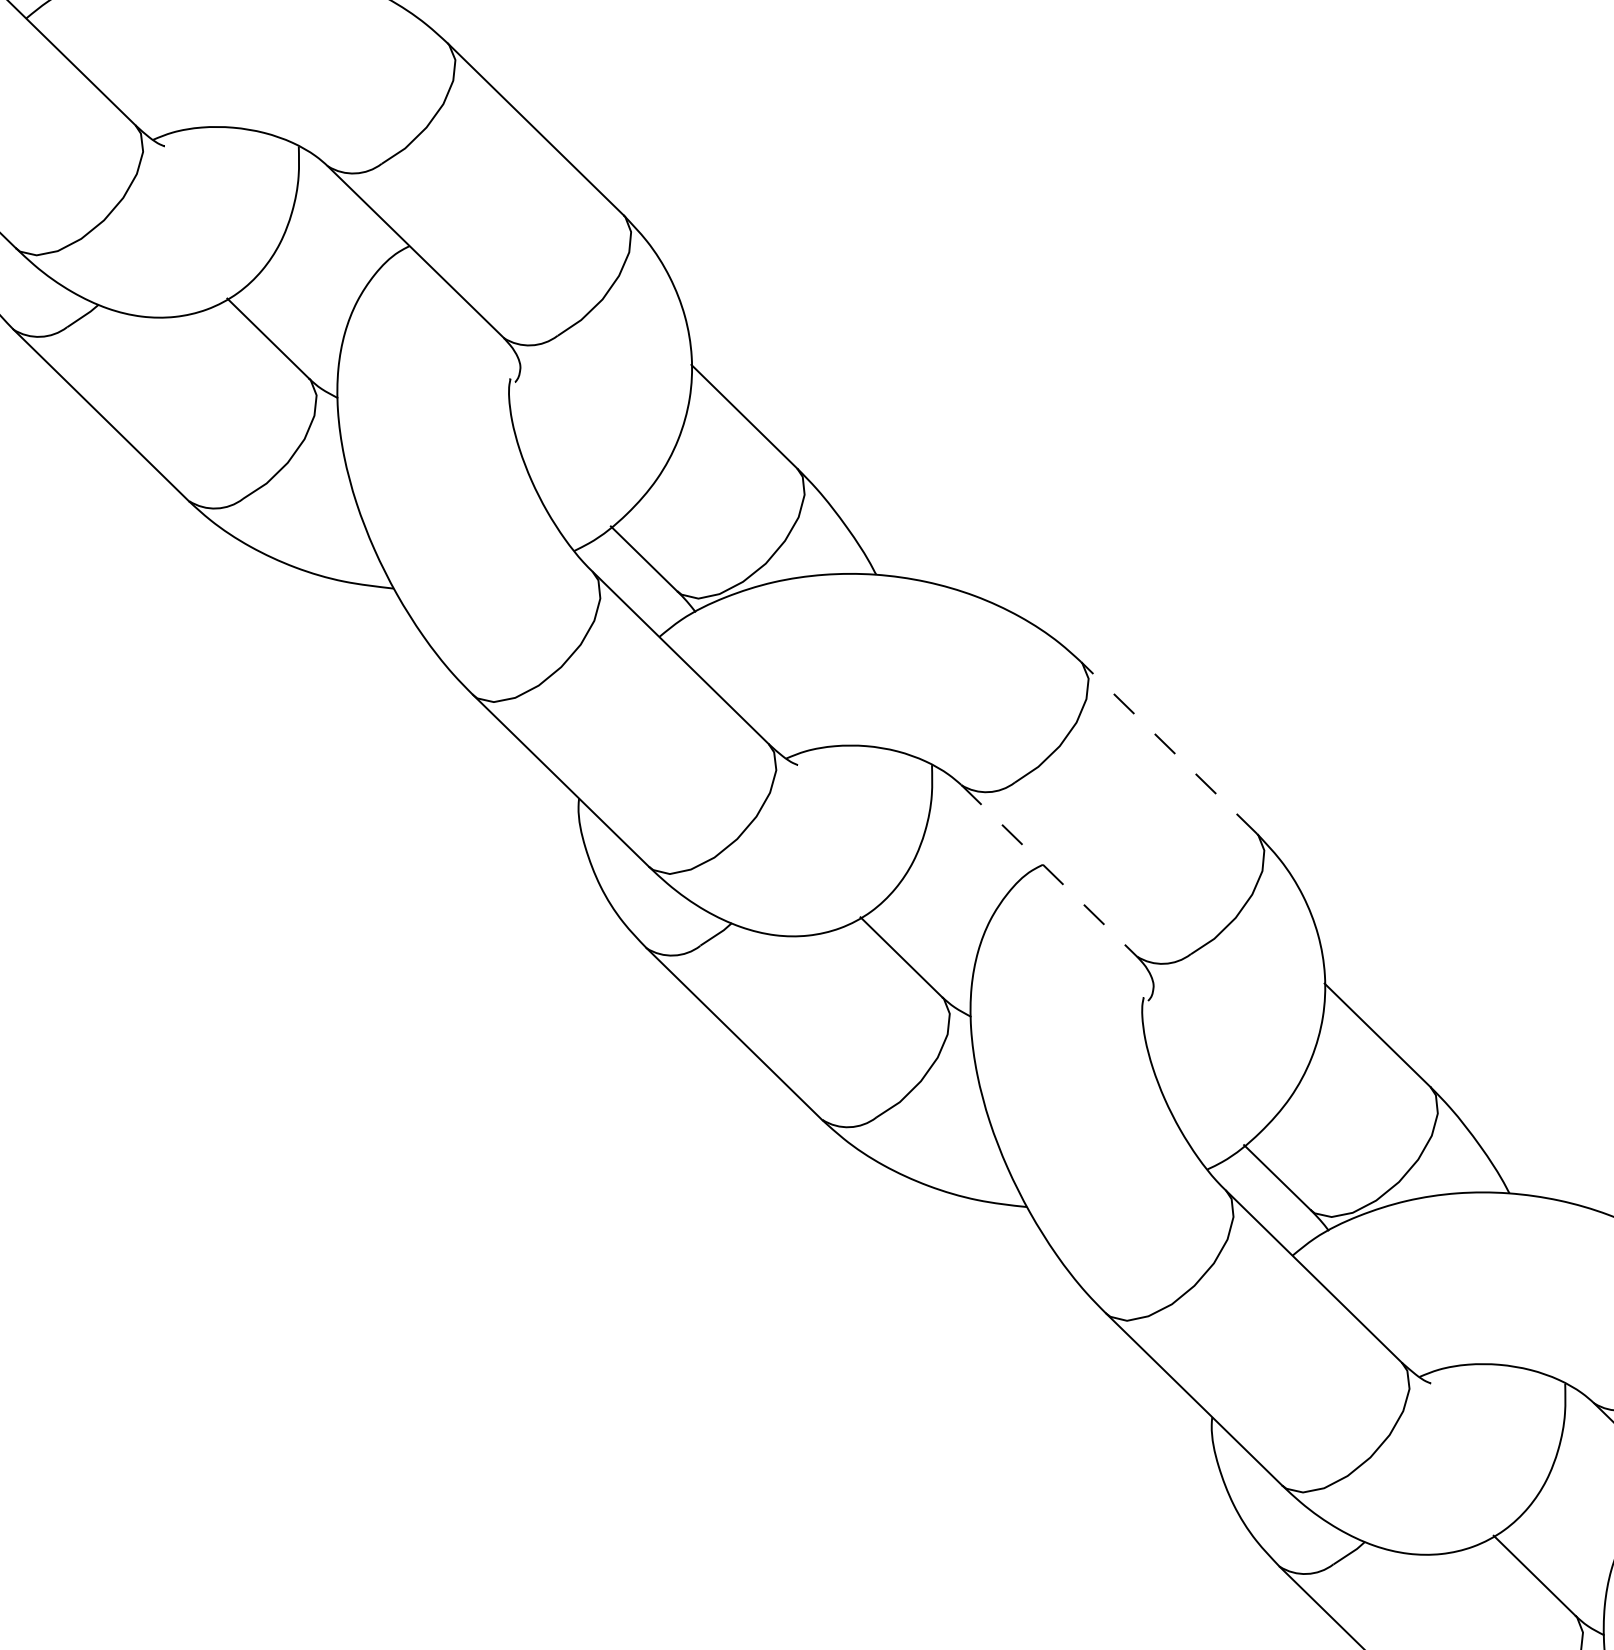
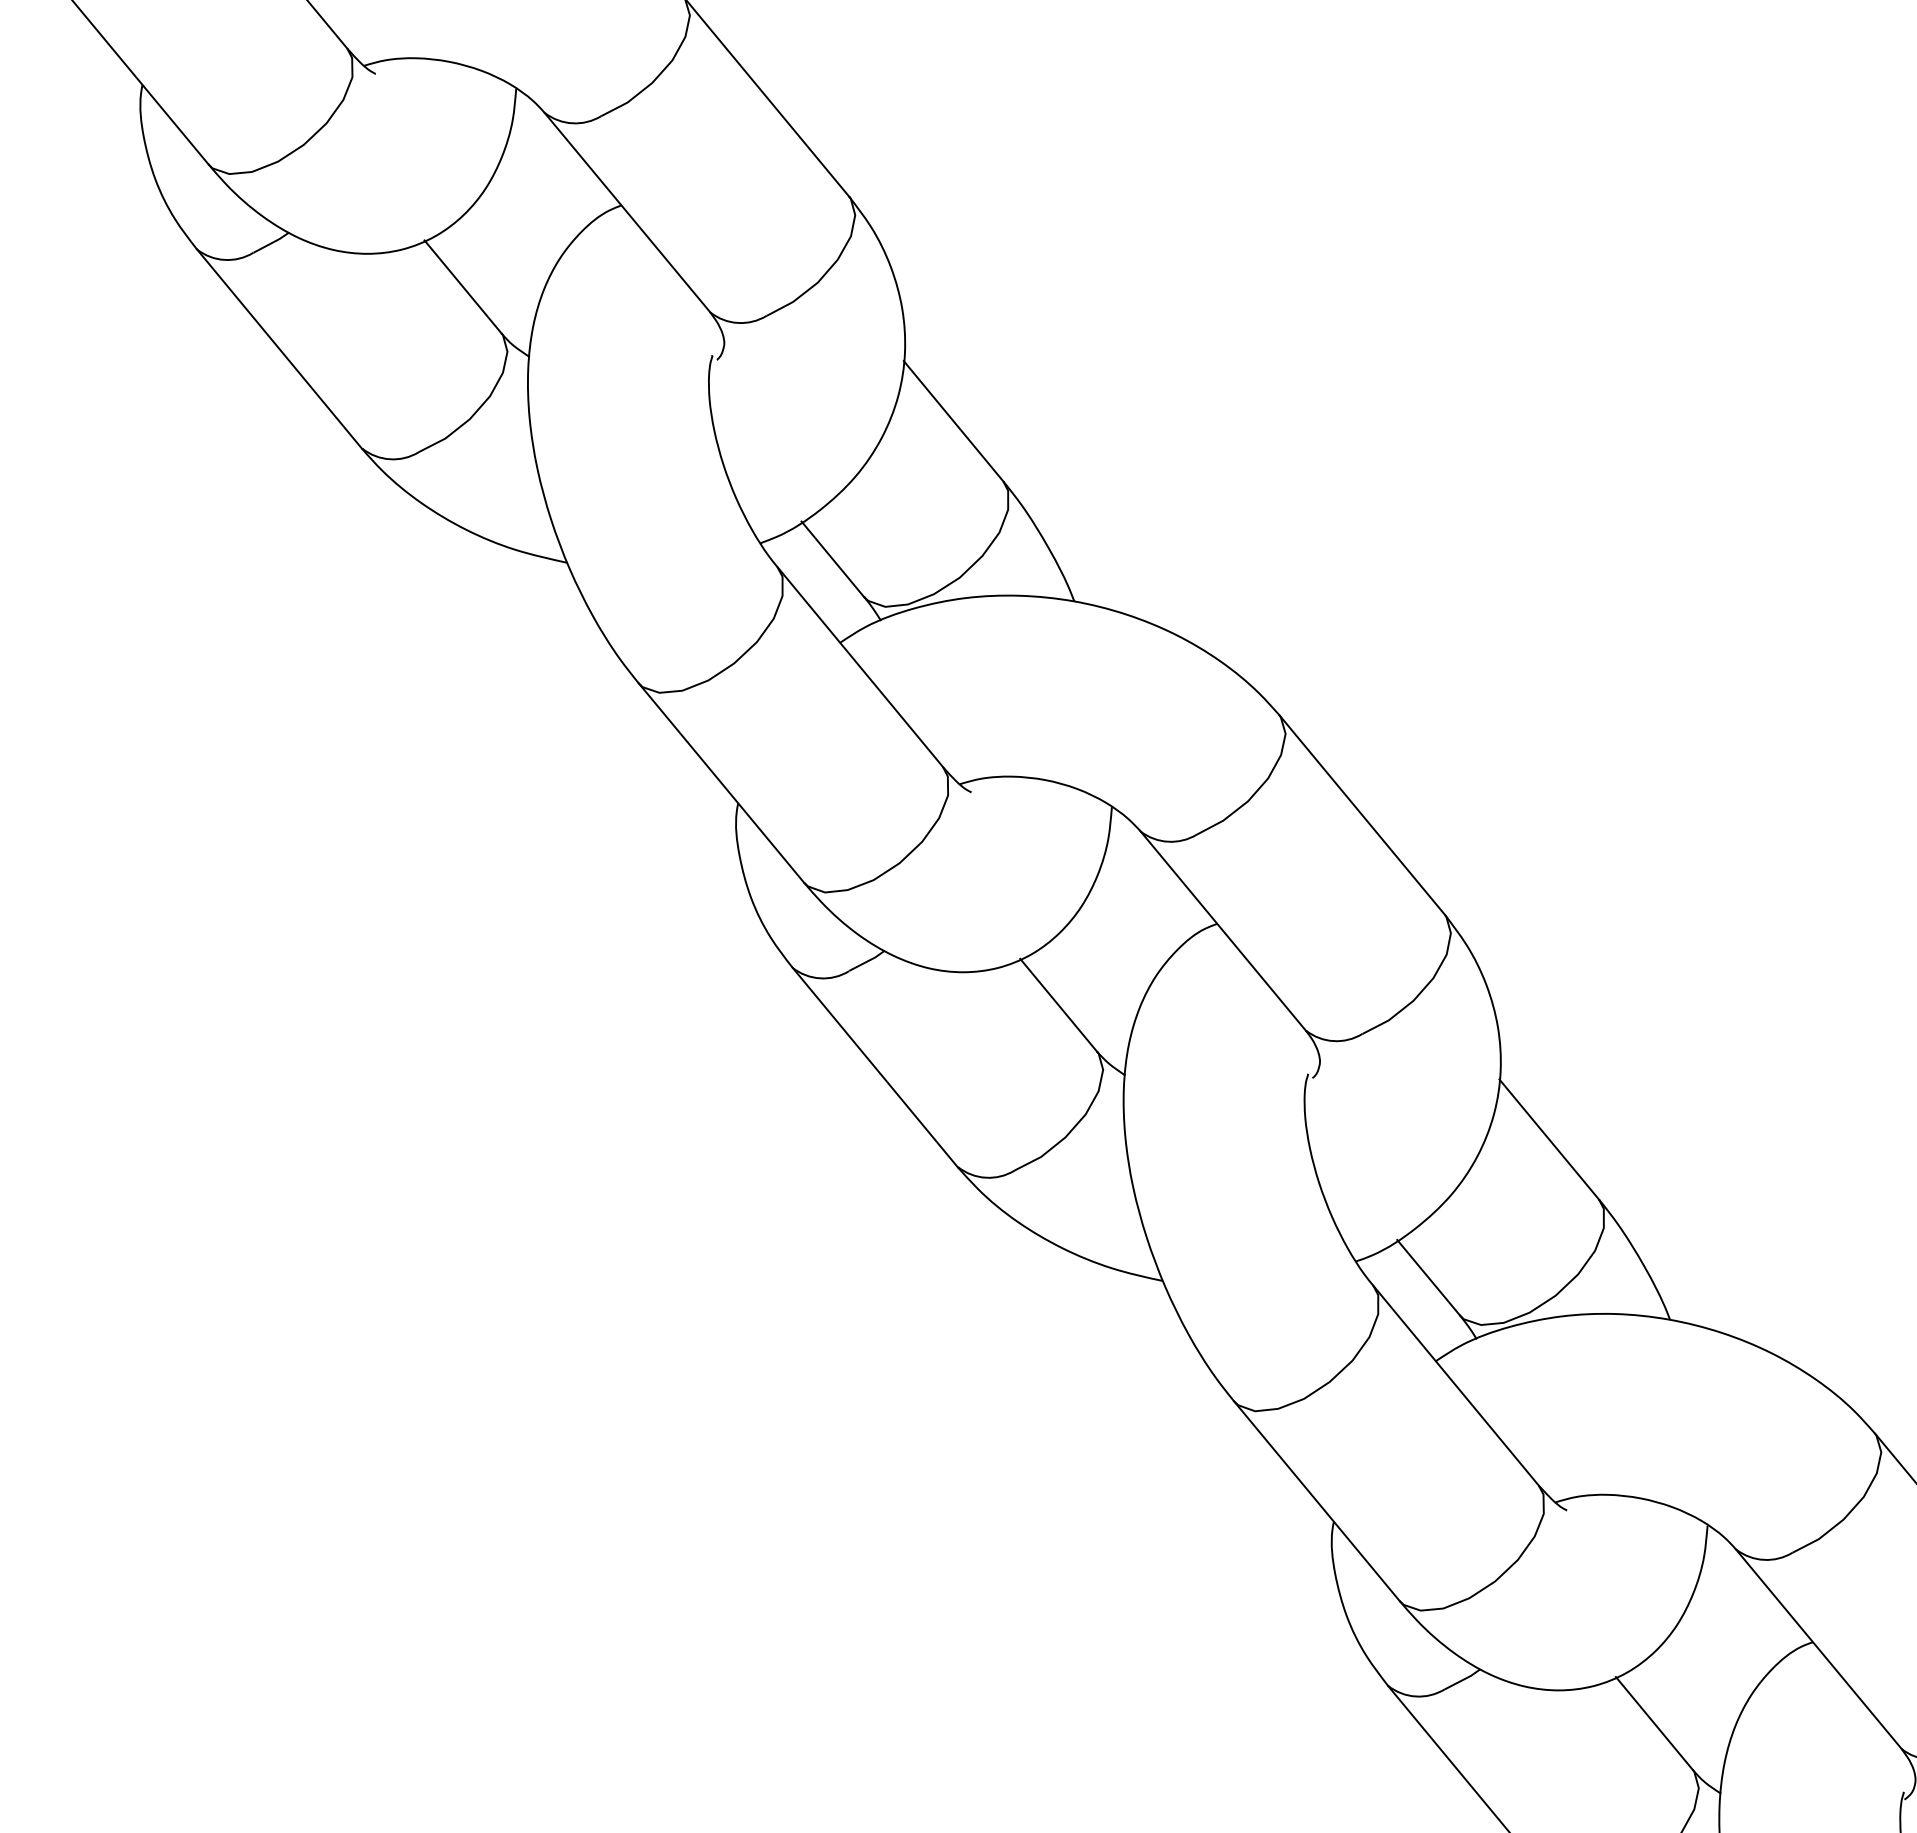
line: (1169, 748) -> (1362, 815), dashed -> solid
line: (1049, 870) -> (1223, 930), dashed -> solid

